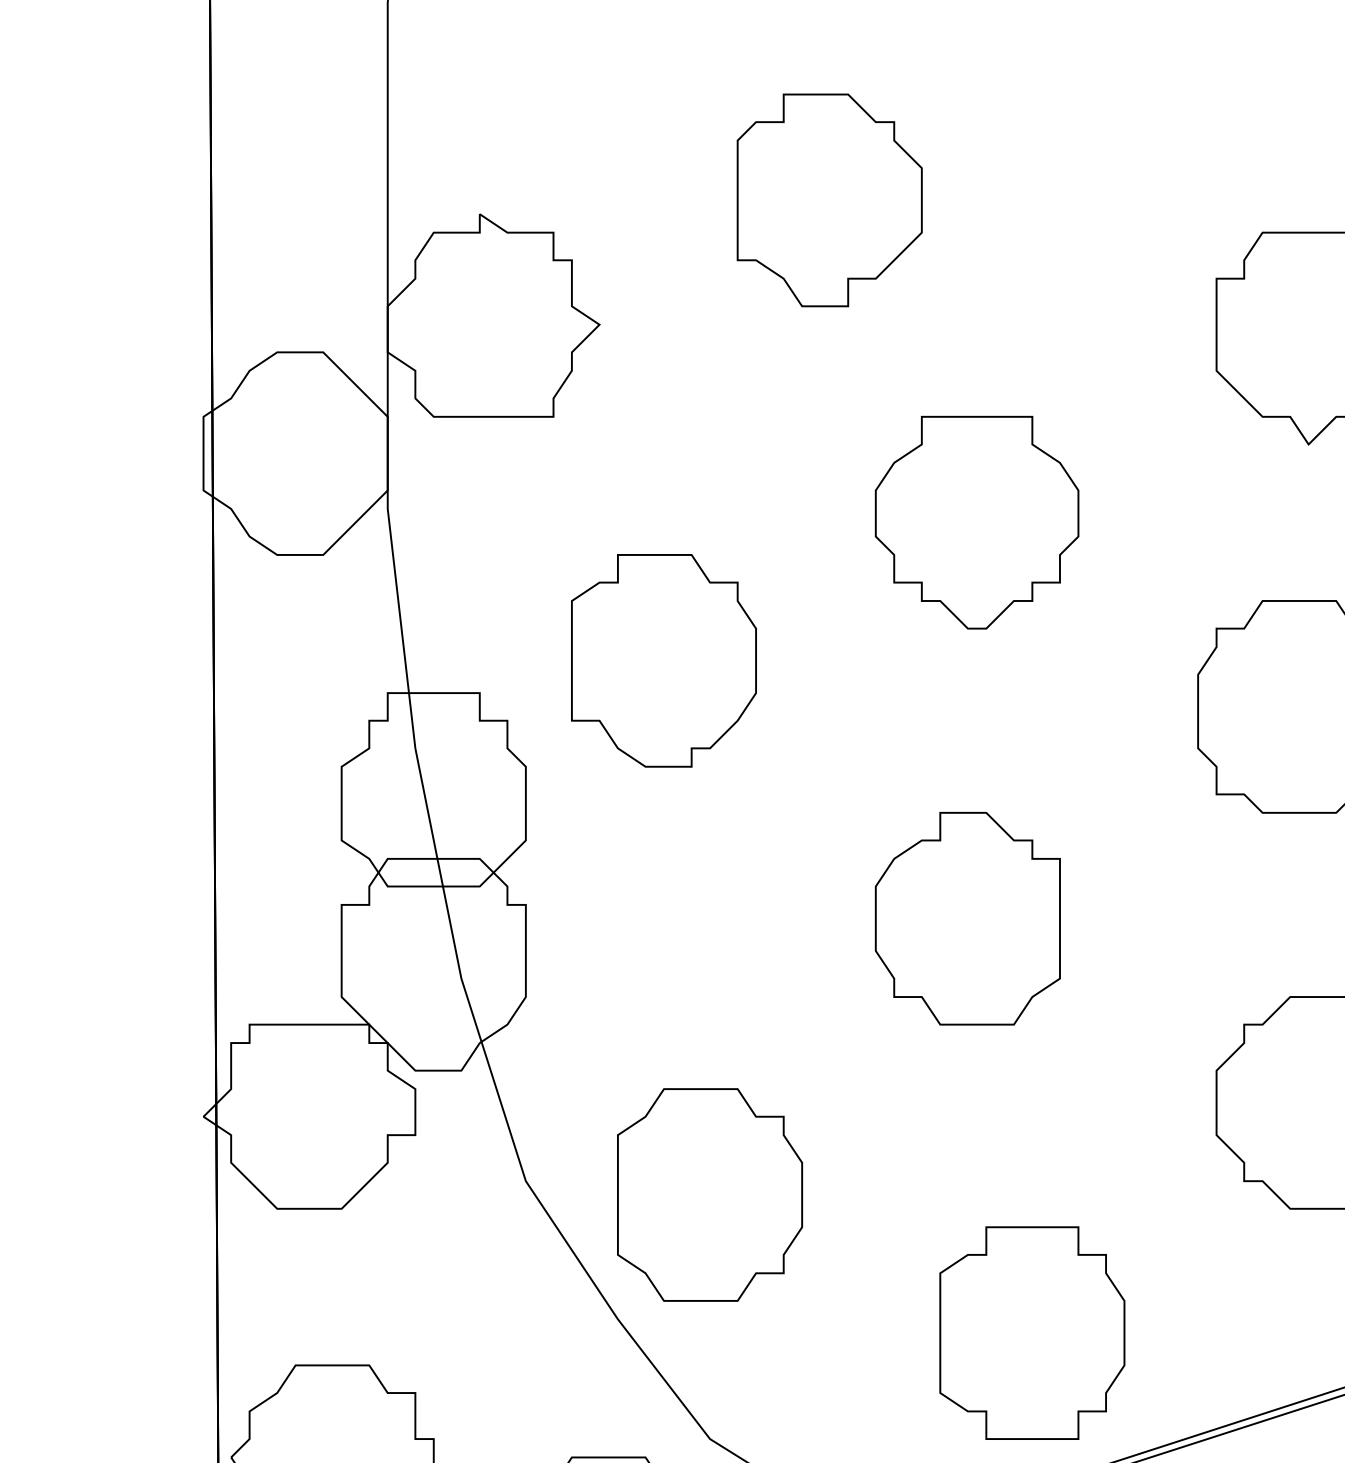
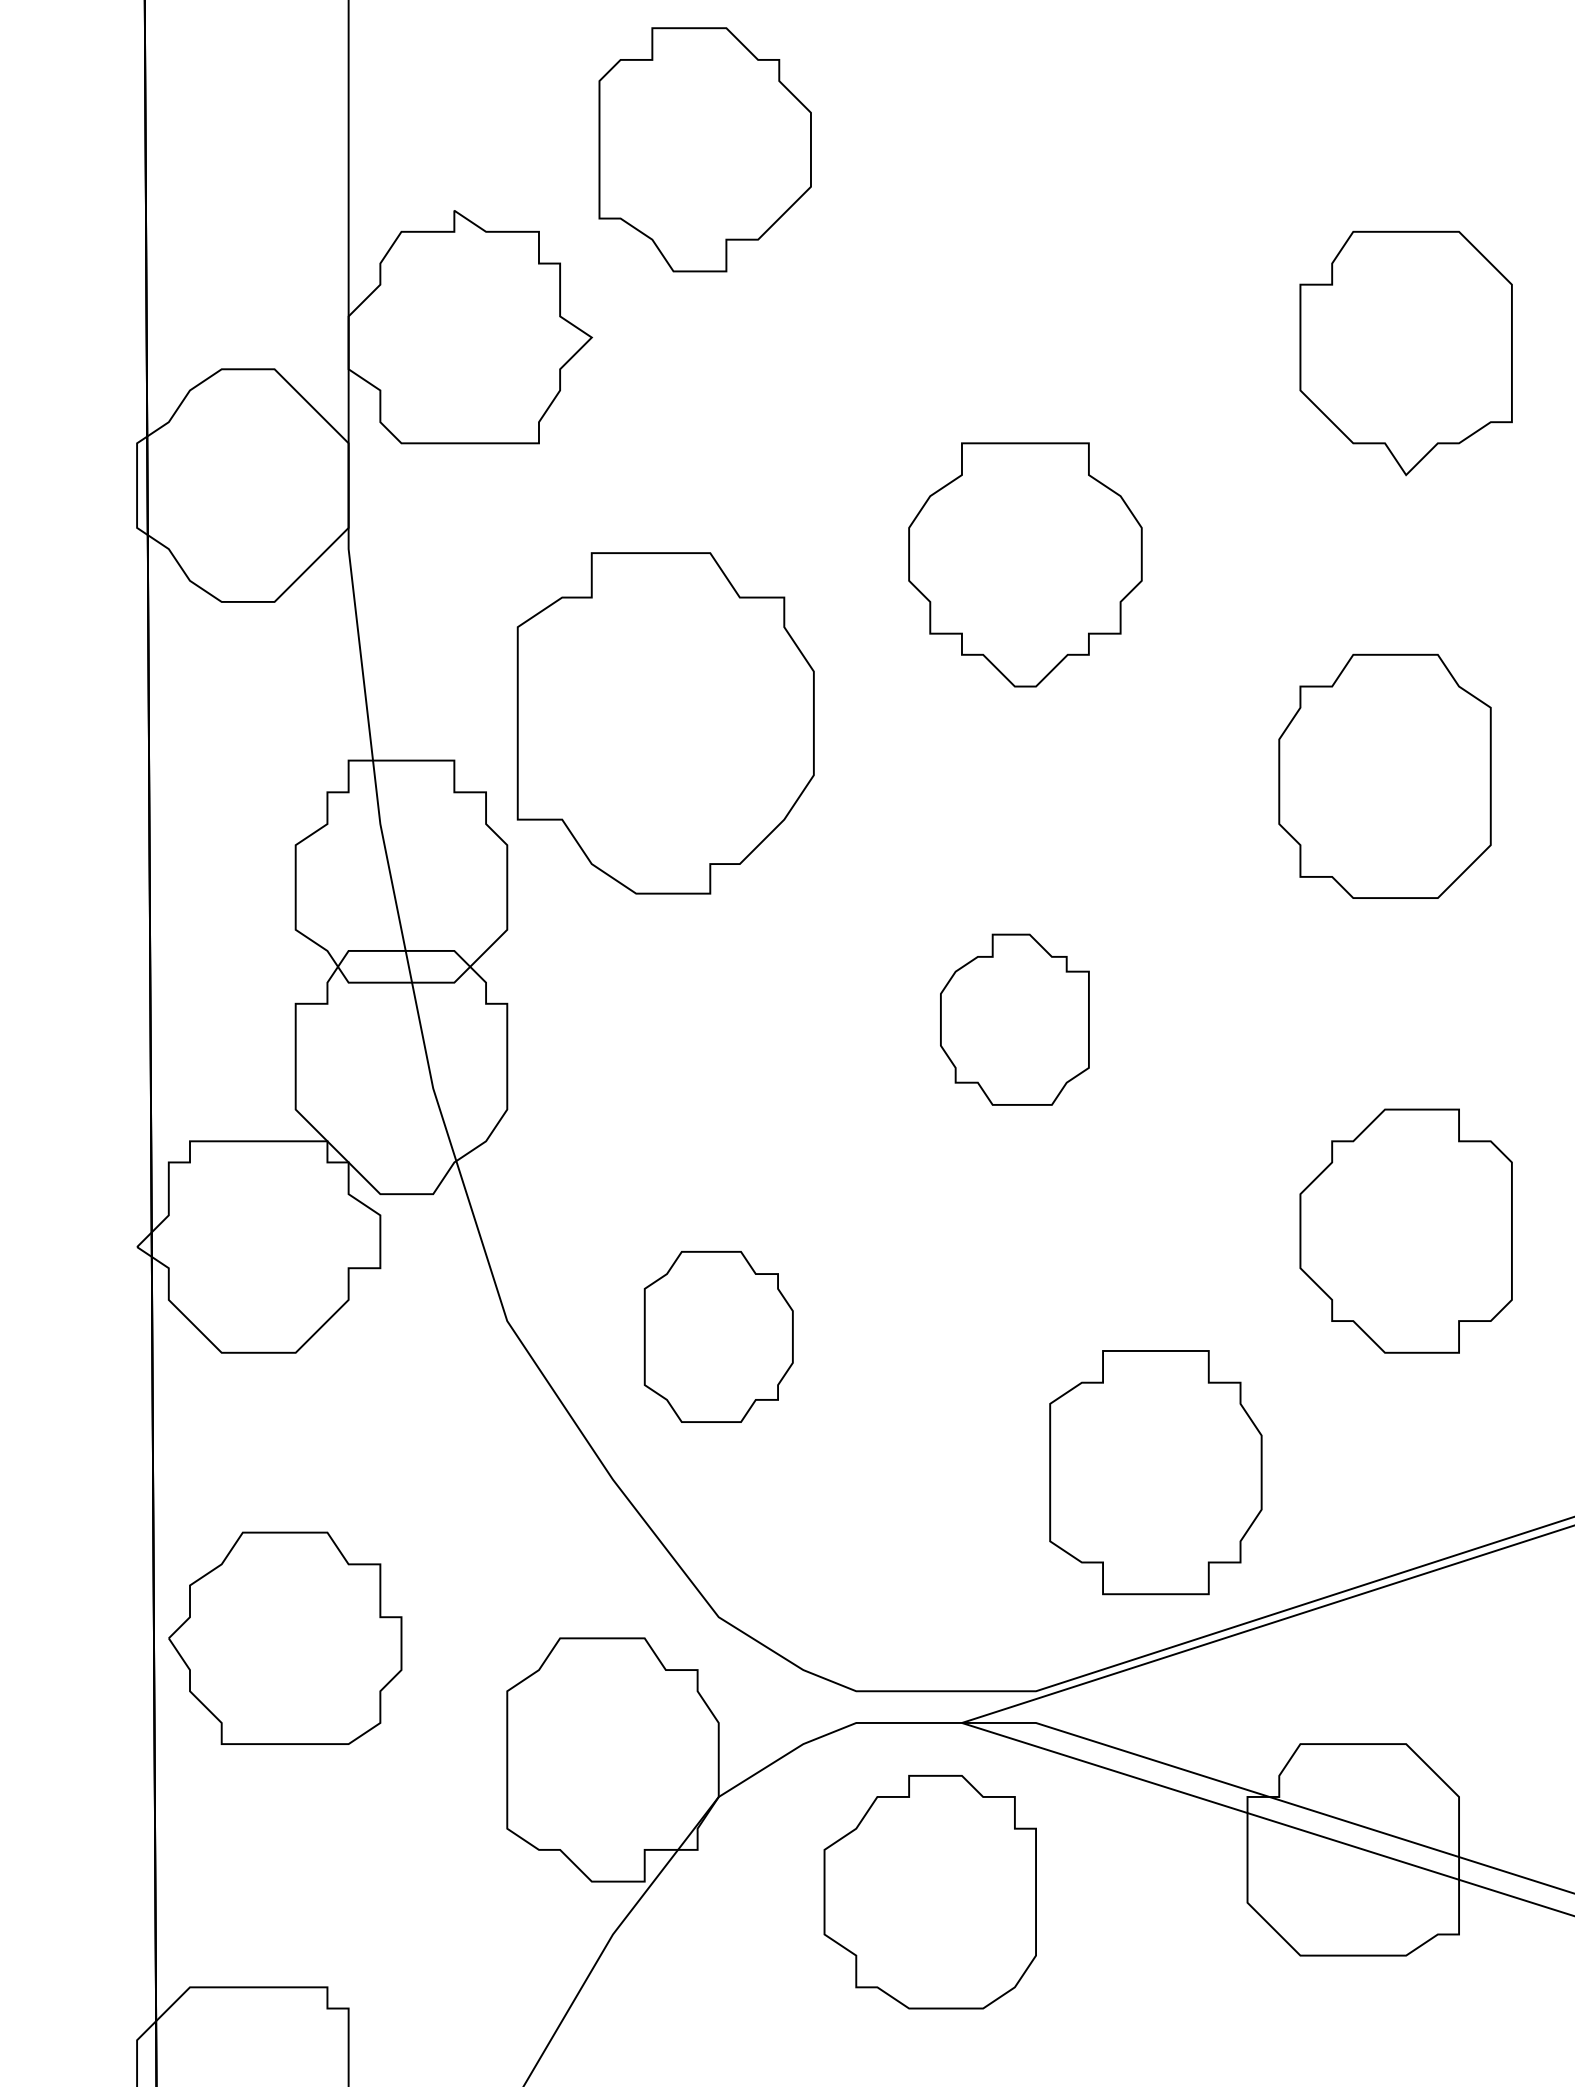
part: (829, 200) -> (704, 149), moved
part: (663, 660) -> (665, 723), size x1.4
part: (967, 918) -> (1014, 1019), size x0.7
part: (709, 1194) -> (718, 1336), size x0.7
part: (1032, 1333) -> (1155, 1472), moved

